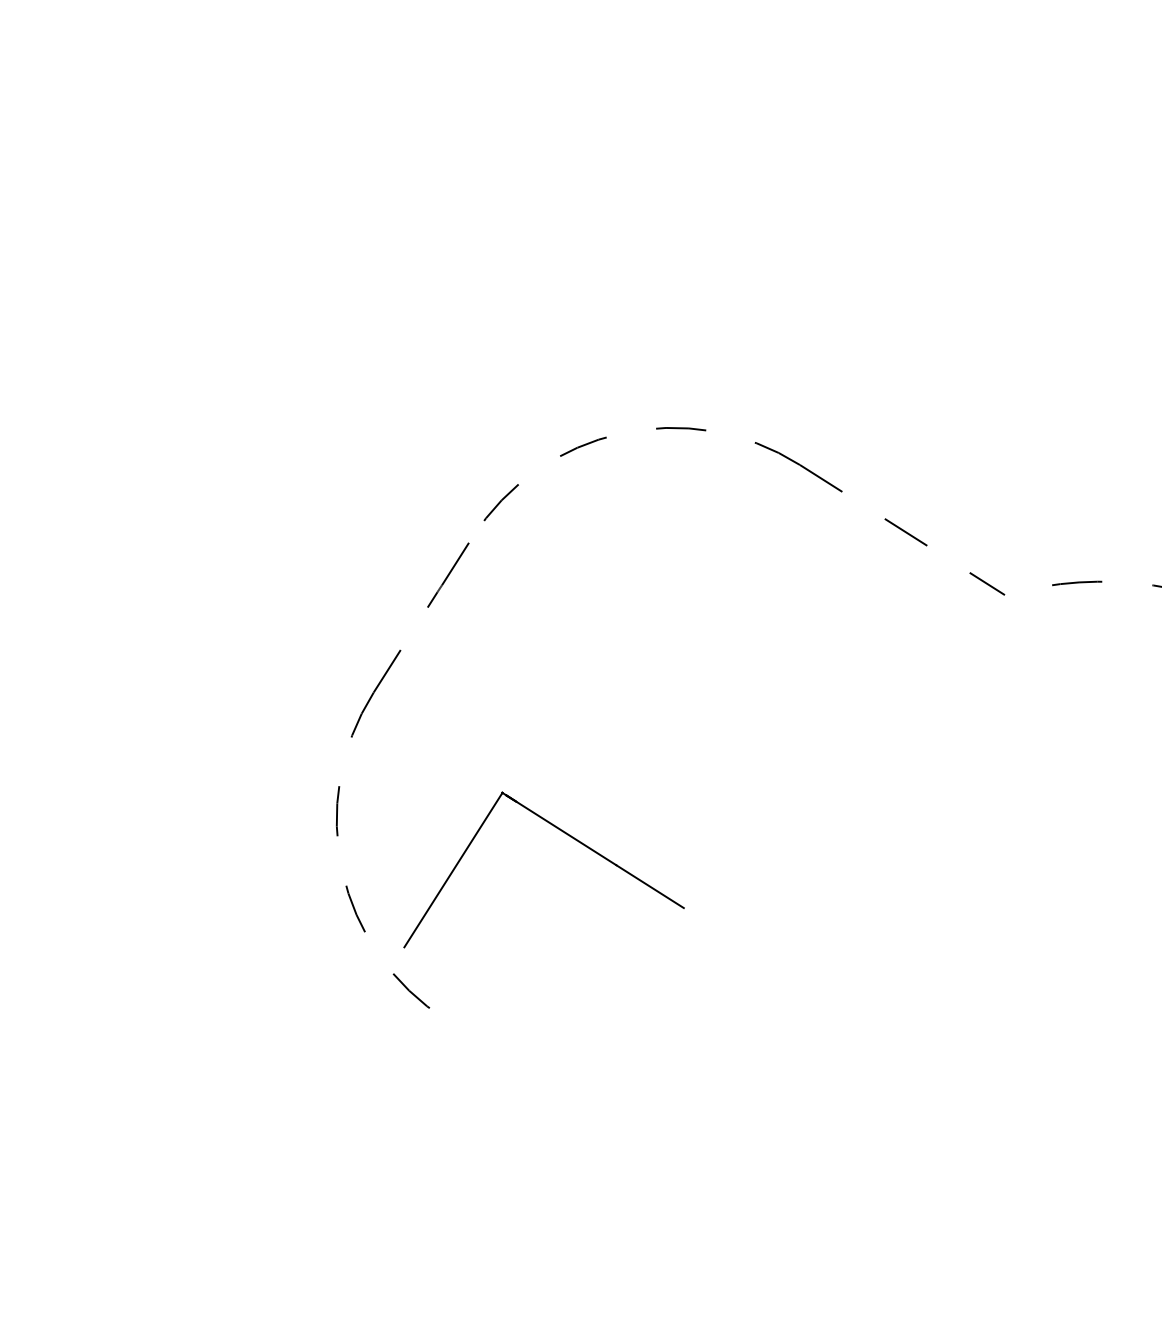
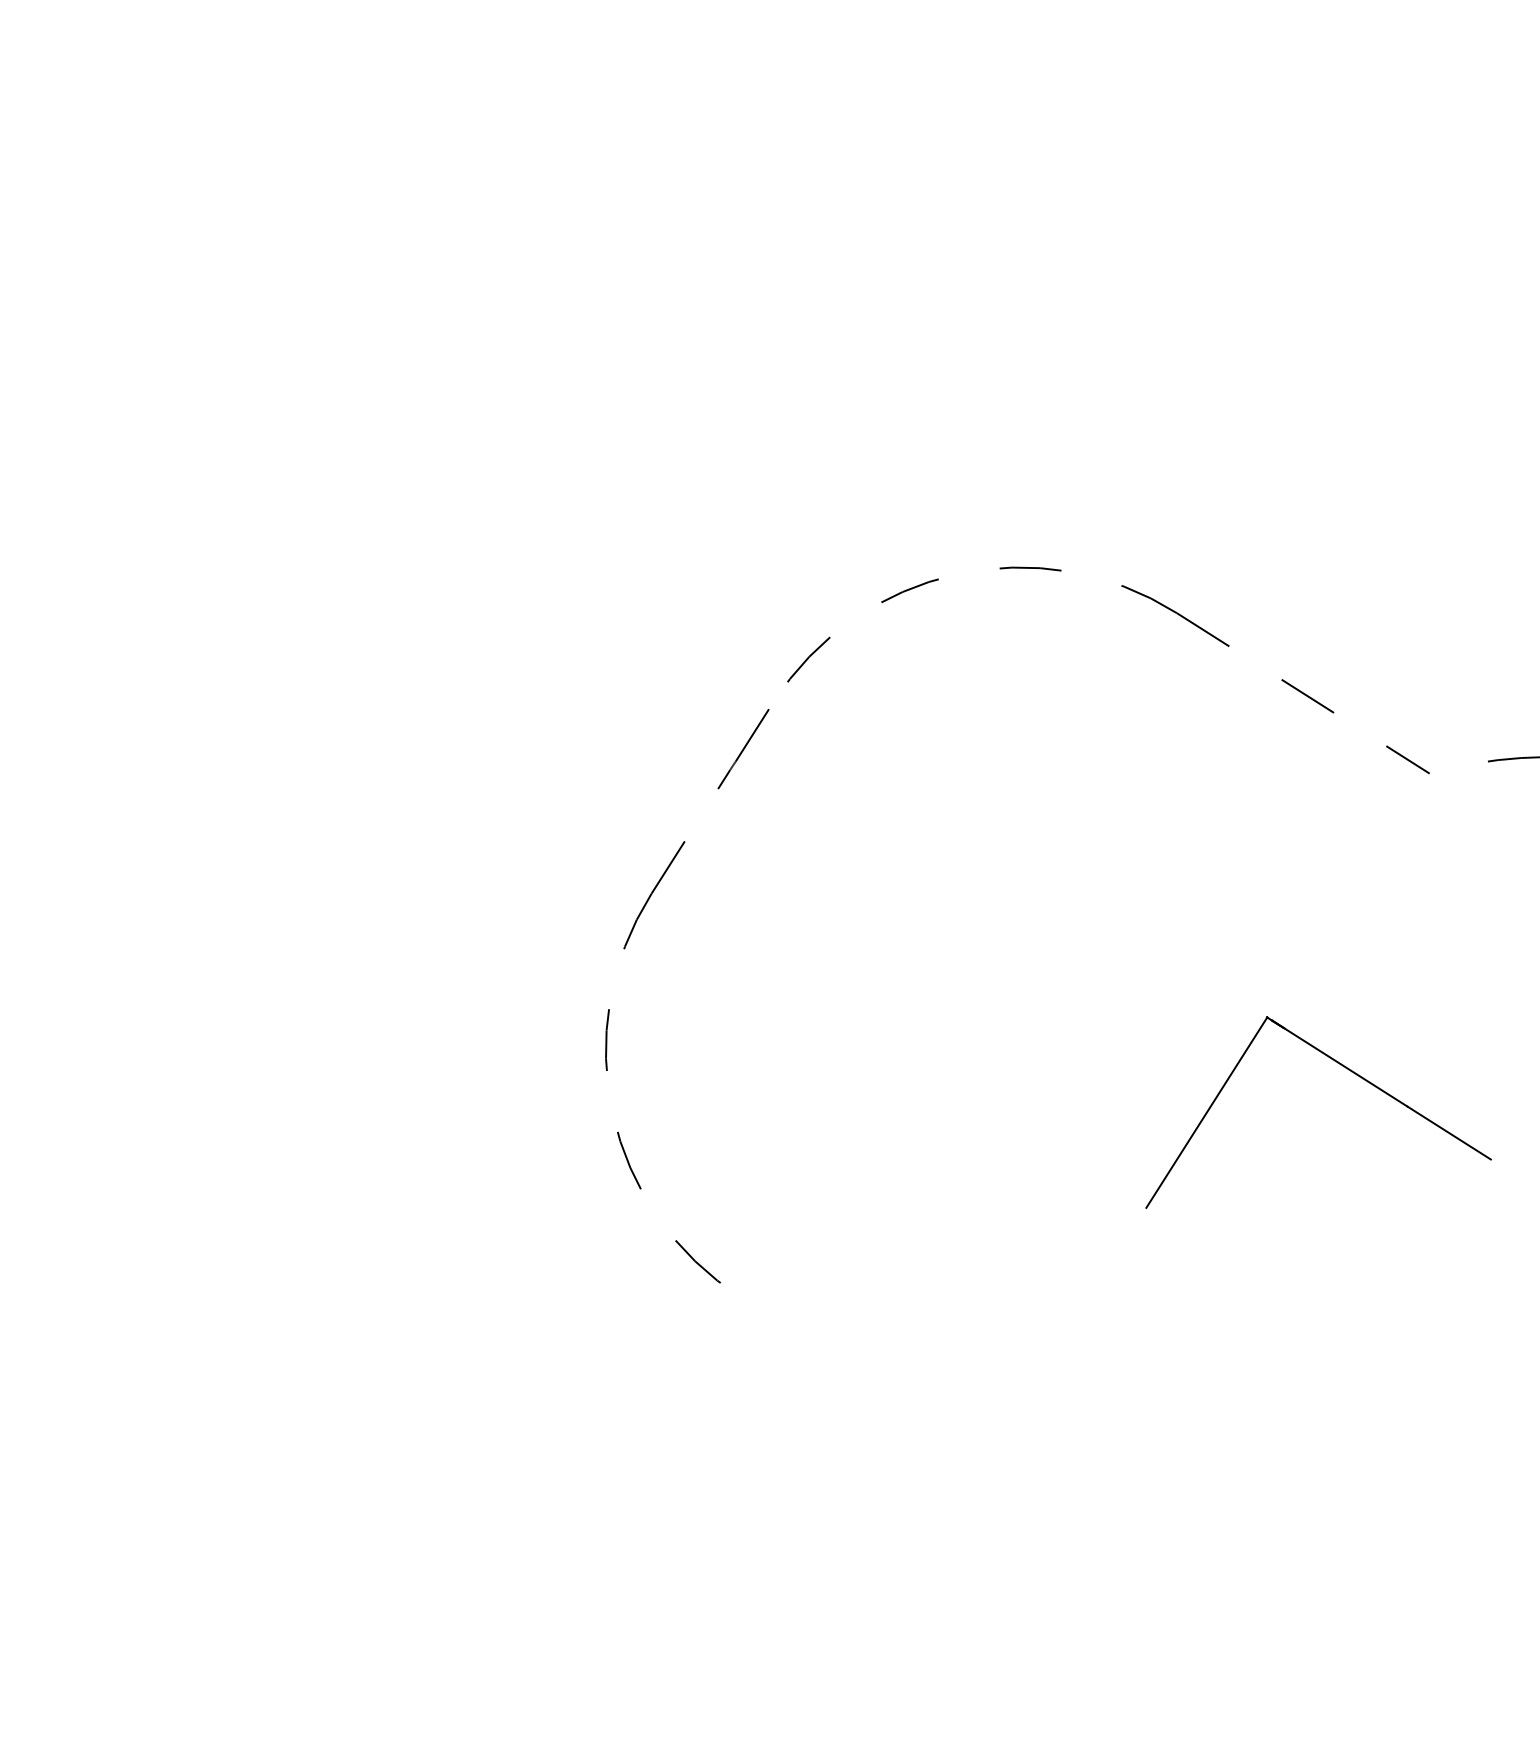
part: (568, 835) -> (1348, 1070), moved

